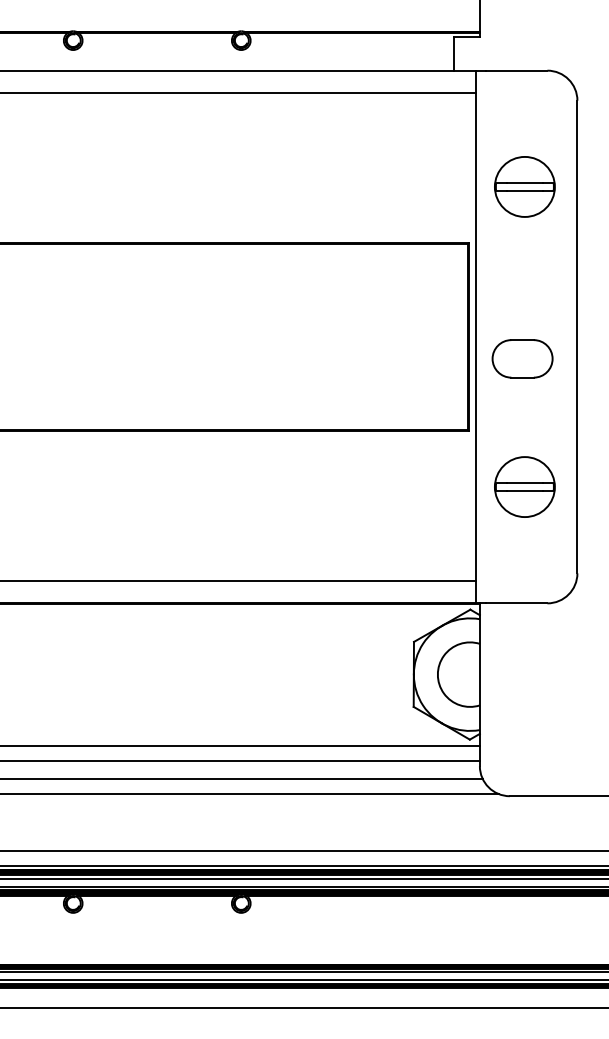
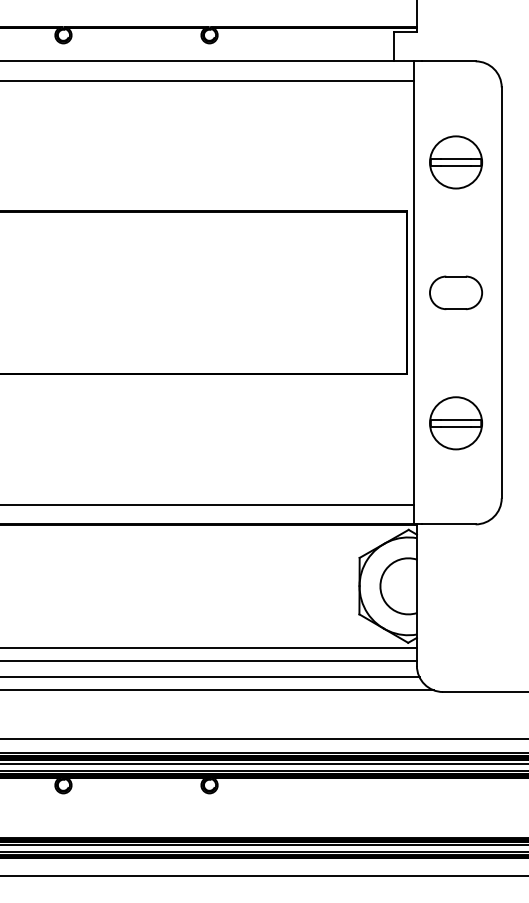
part: (521, 358) -> (455, 292), moved

